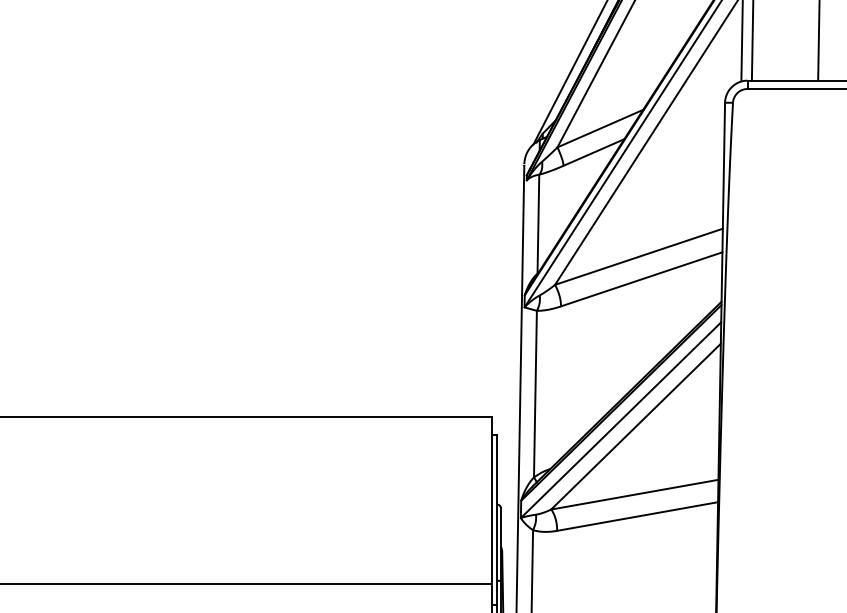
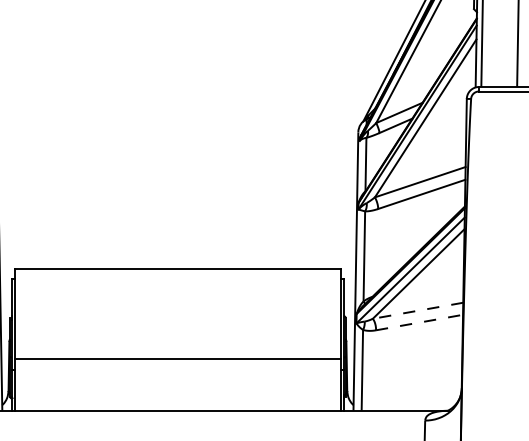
line: (635, 494) -> (418, 310), solid -> dashed
line: (639, 516) -> (420, 322), solid -> dashed

